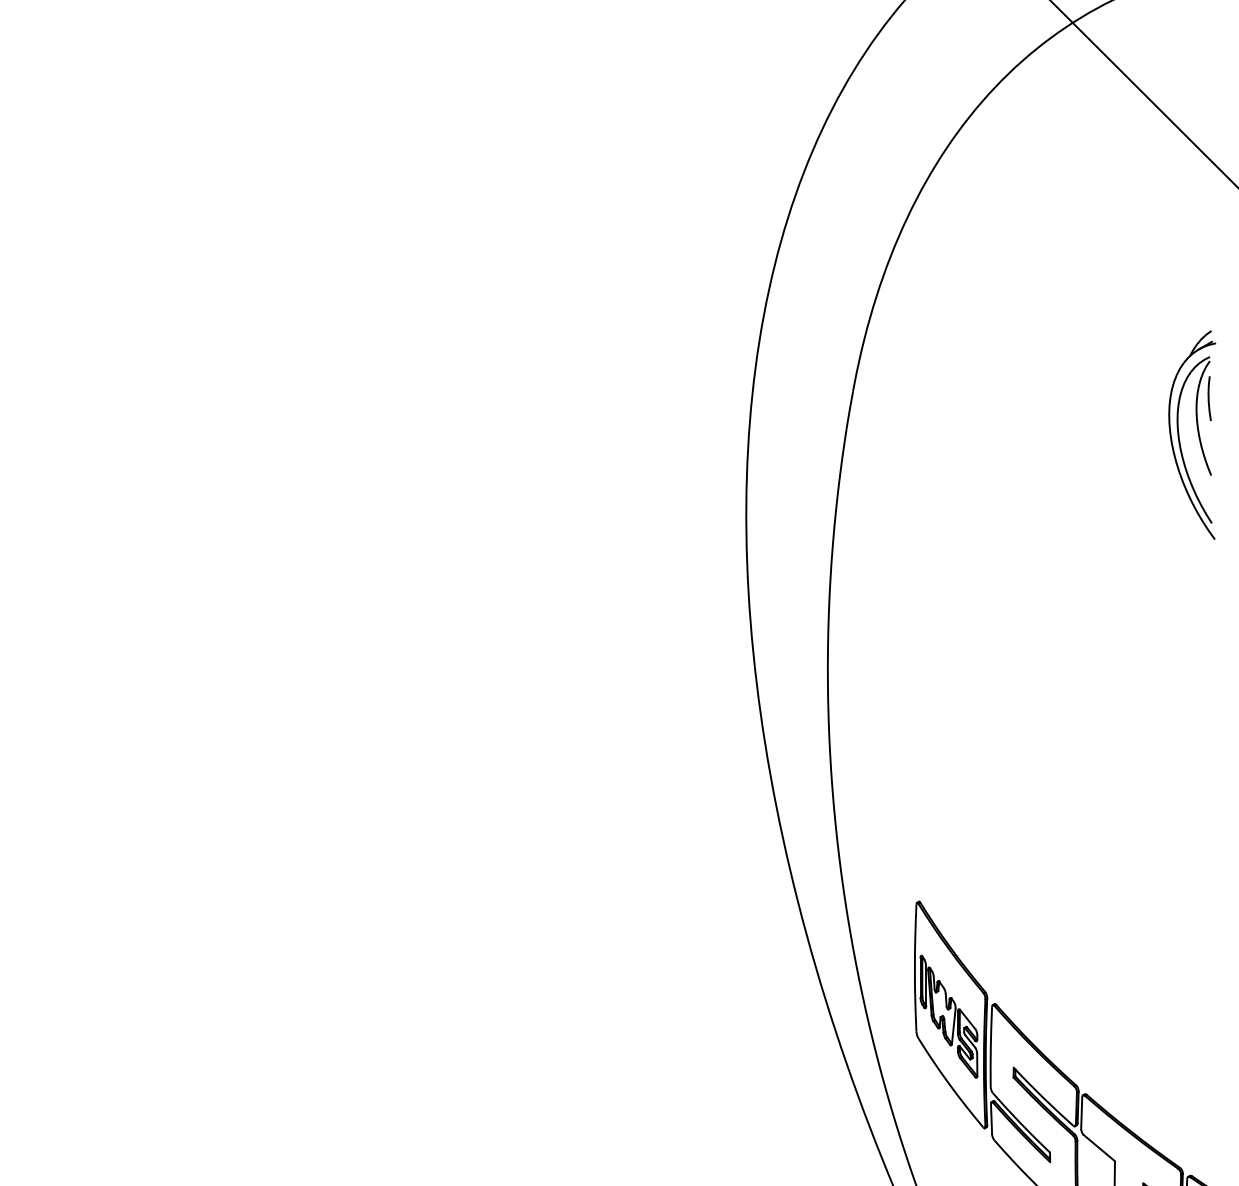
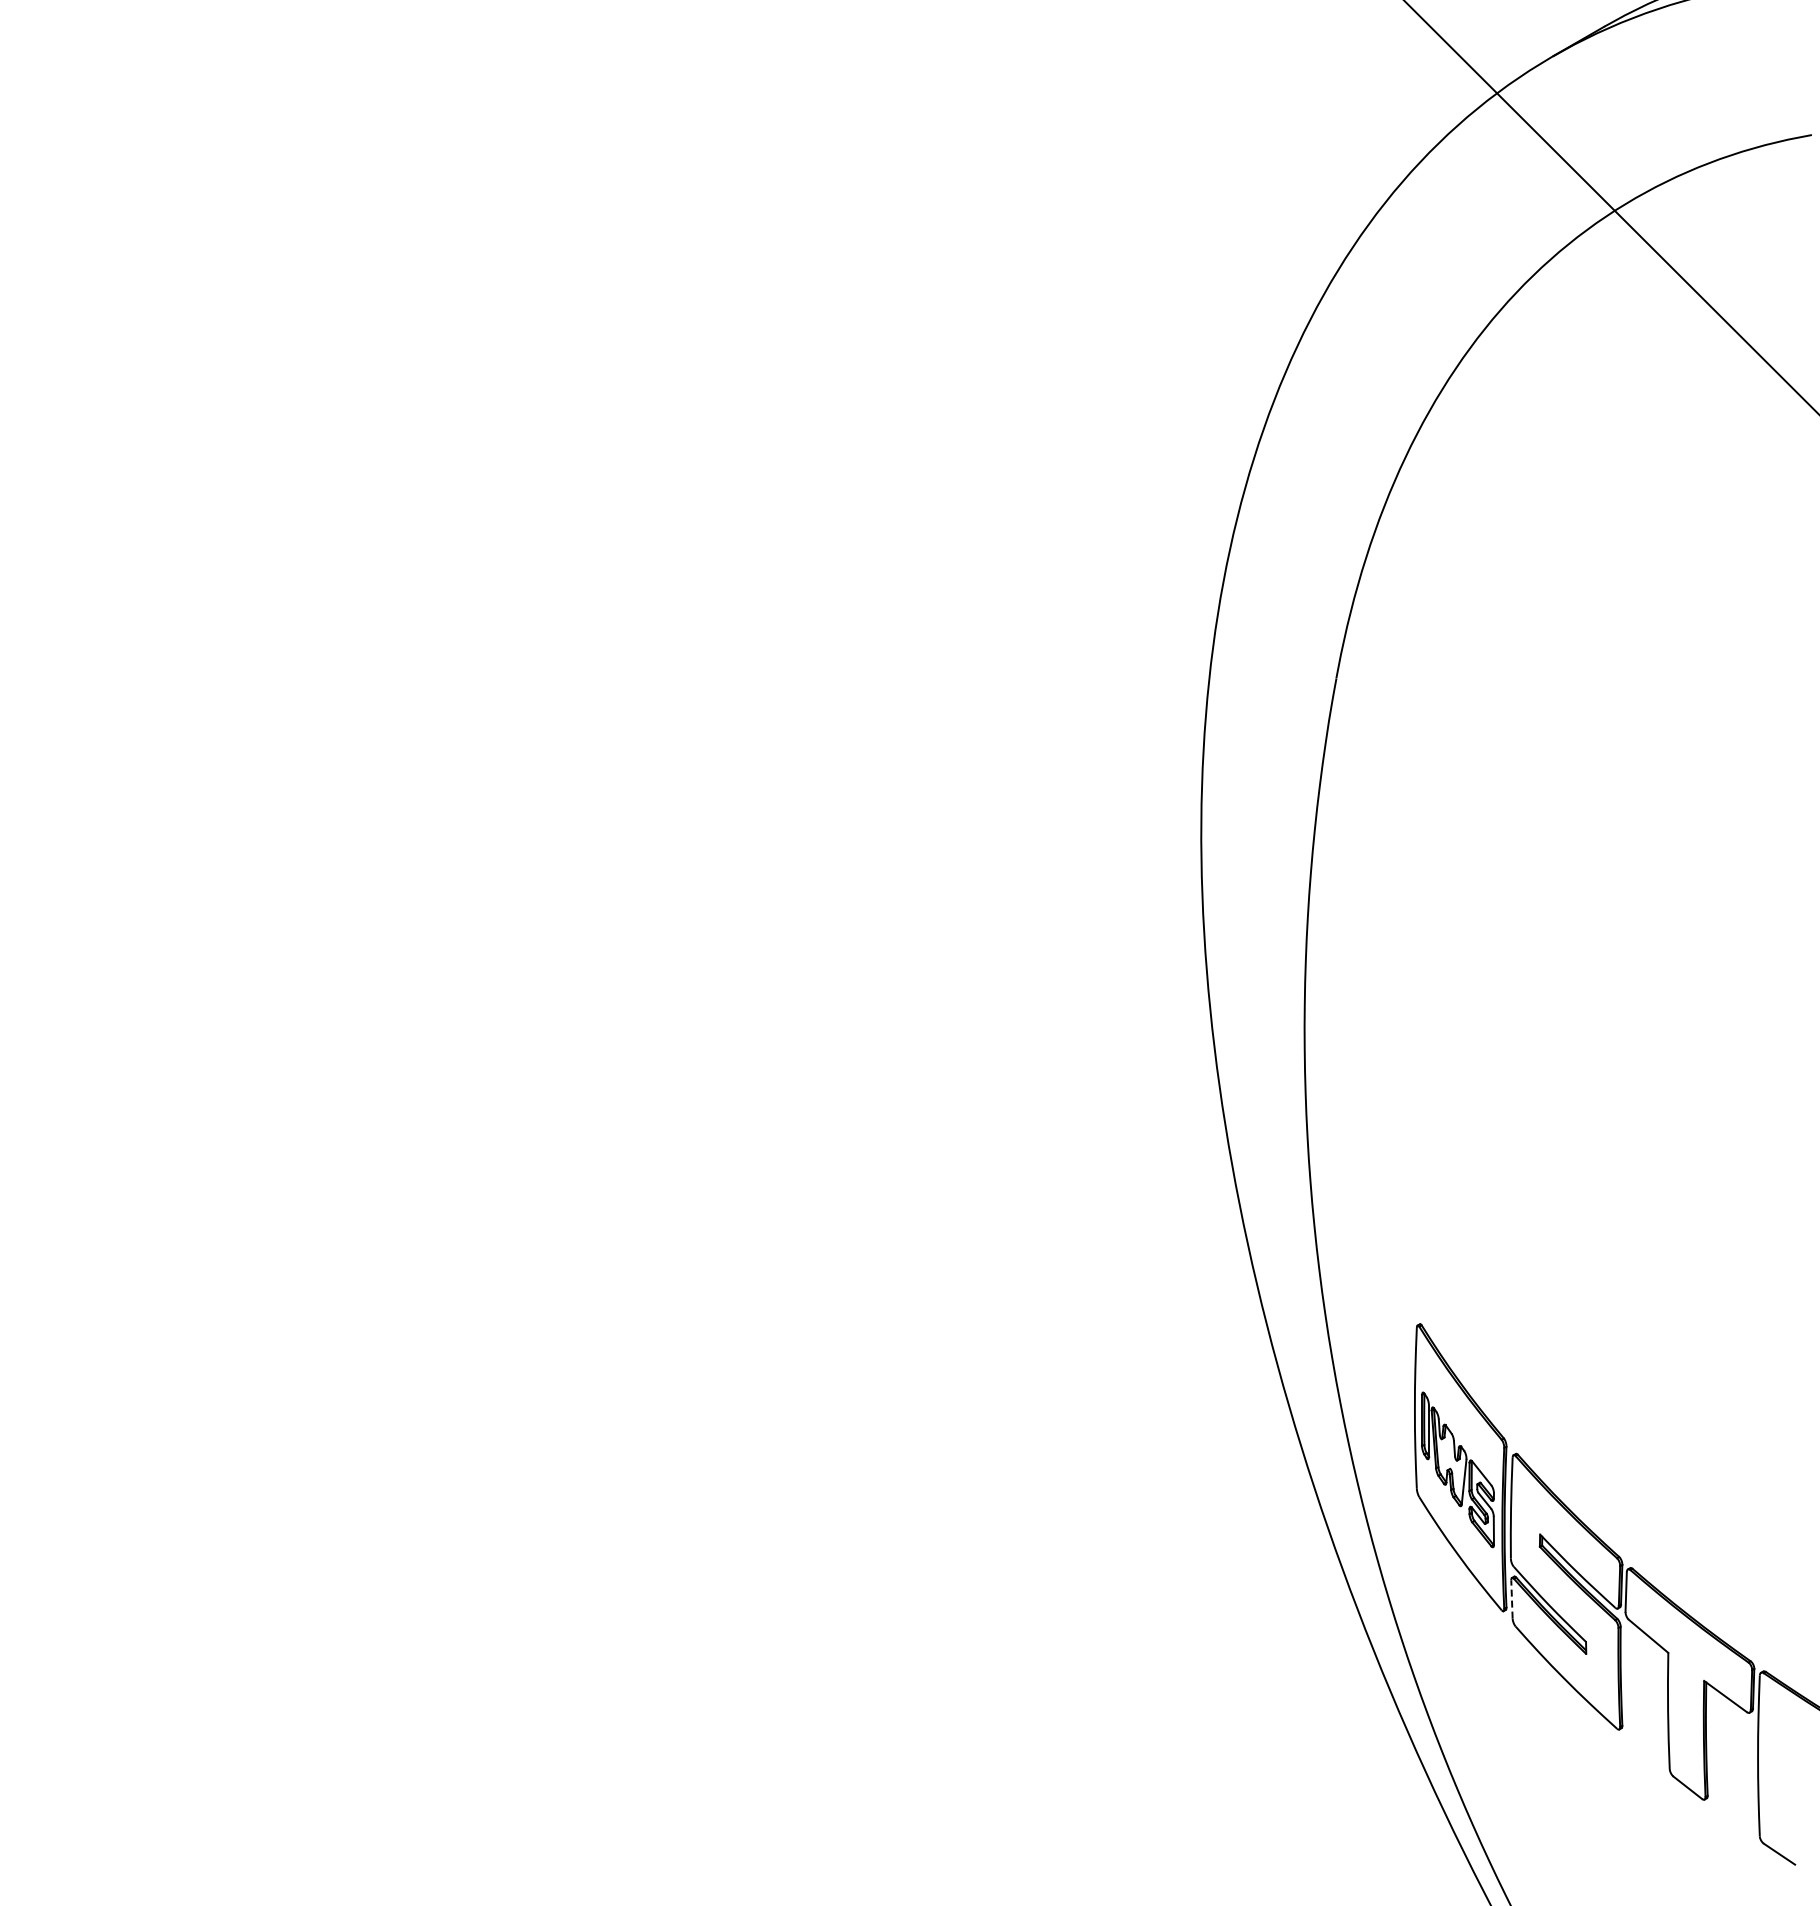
part: (1197, 434) -> (1773, 732), removed
line: (991, 1119) -> (1511, 1599), solid -> dashed

